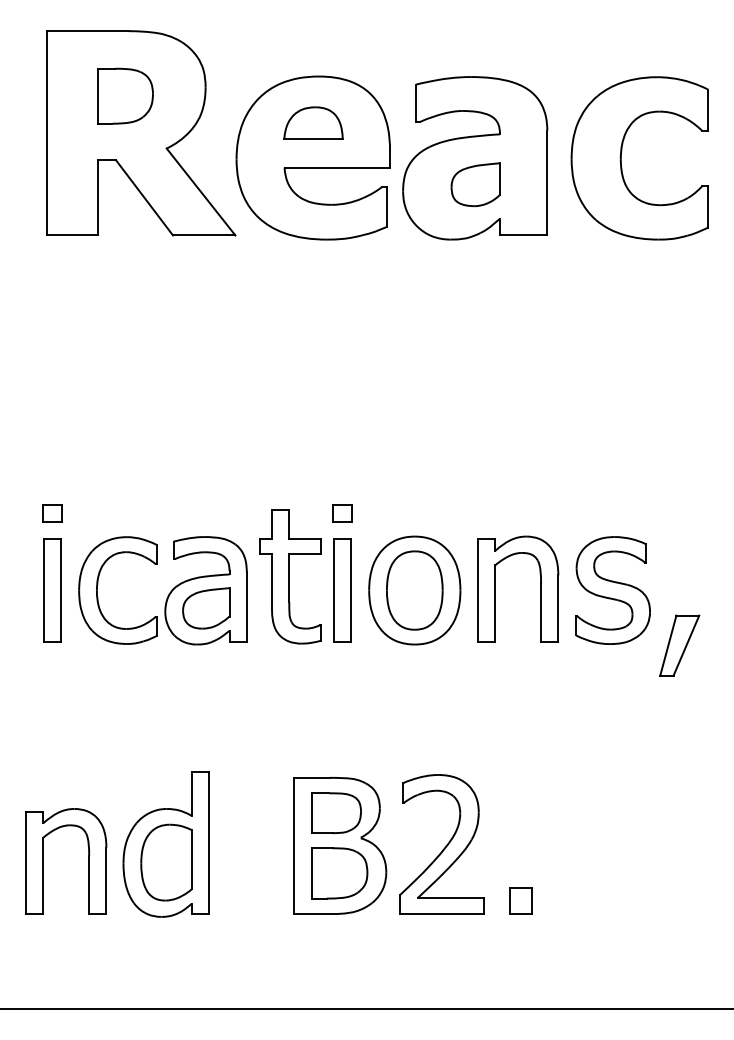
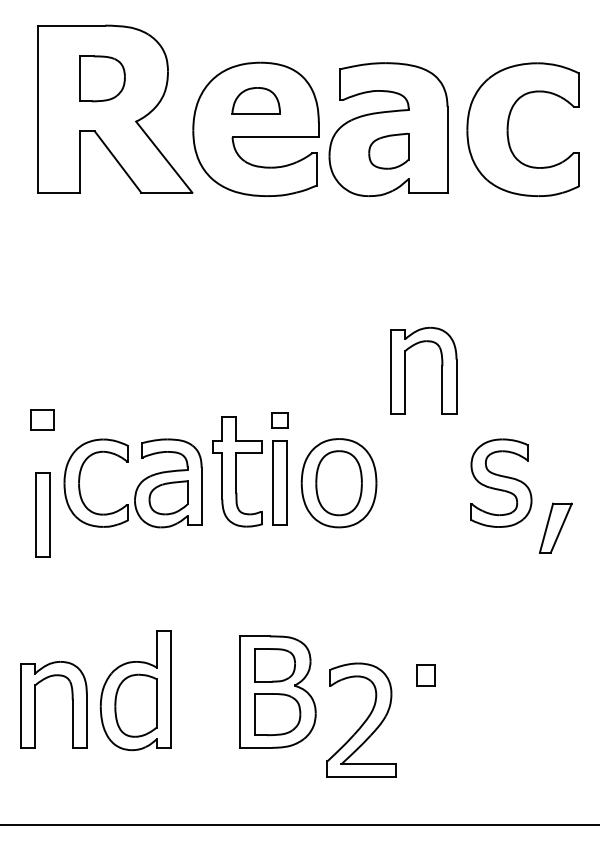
part: (52, 513) -> (42, 420), size x1.4
part: (540, 588) -> (441, 370), moved
part: (52, 590) -> (42, 515), moved
part: (441, 844) -> (360, 720), moved
part: (520, 900) -> (425, 675), moved

